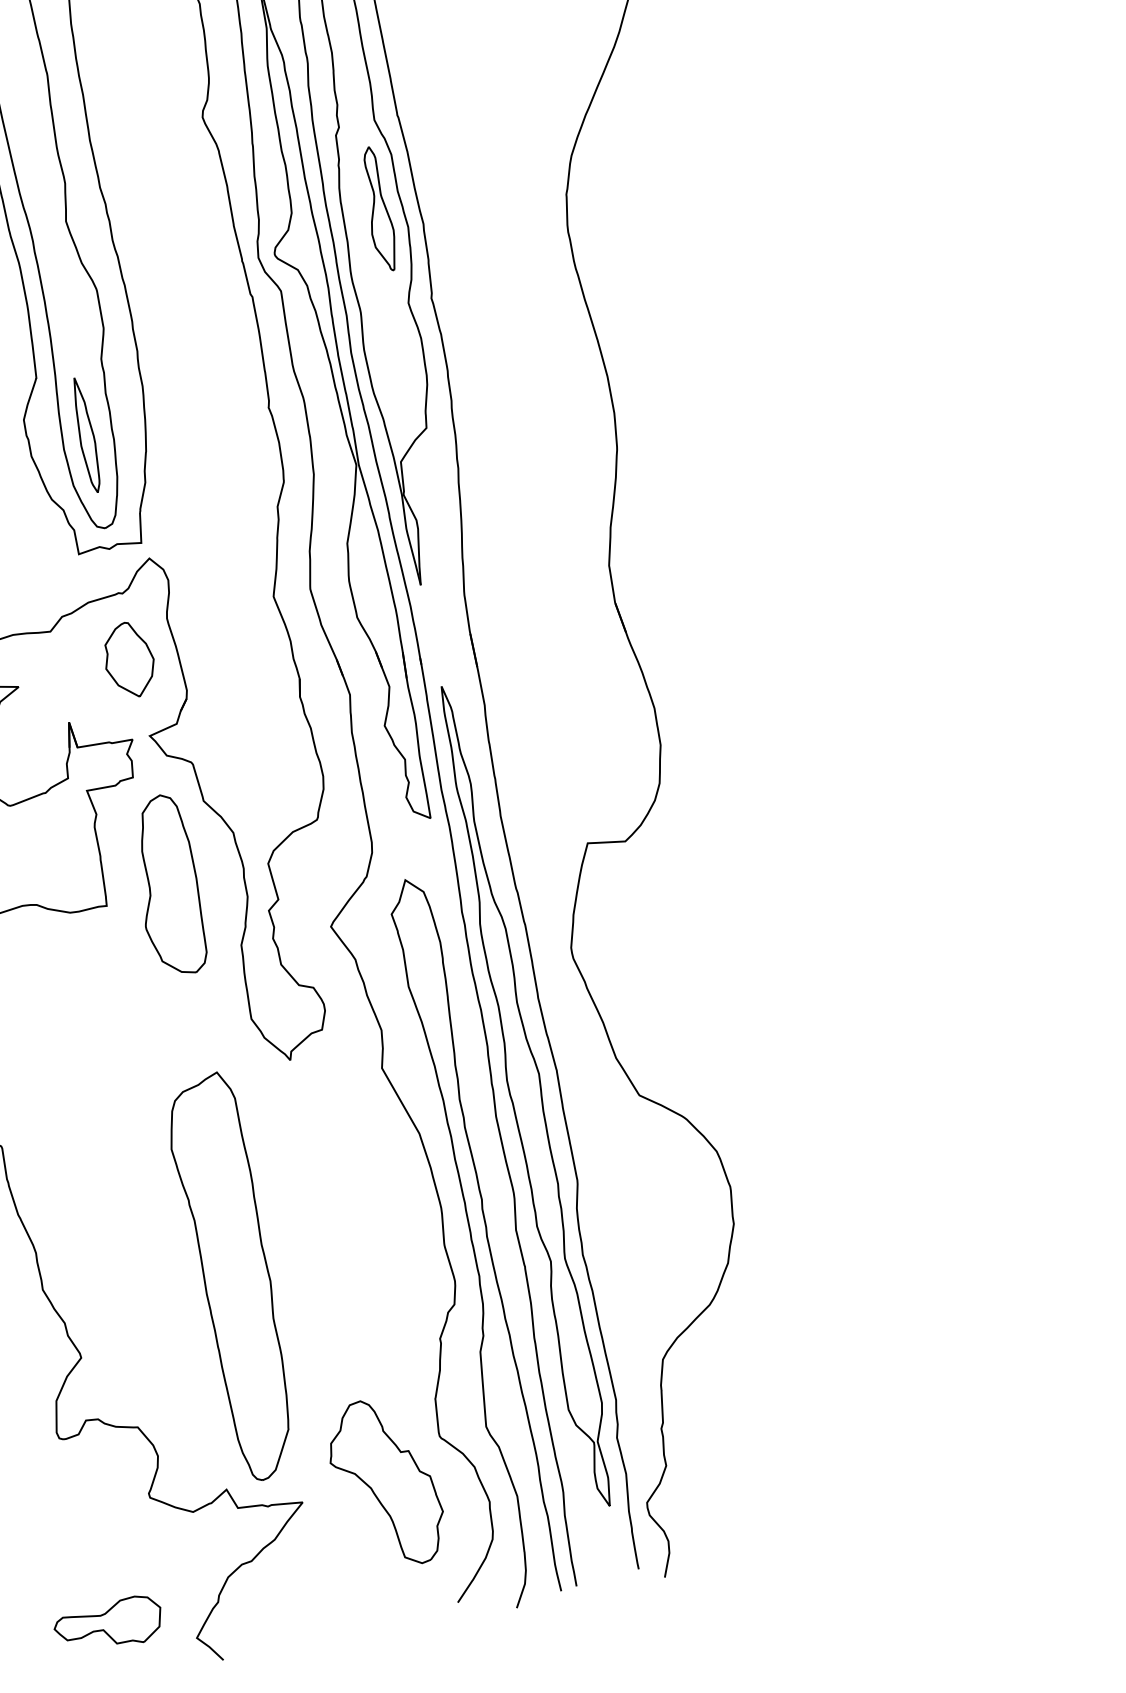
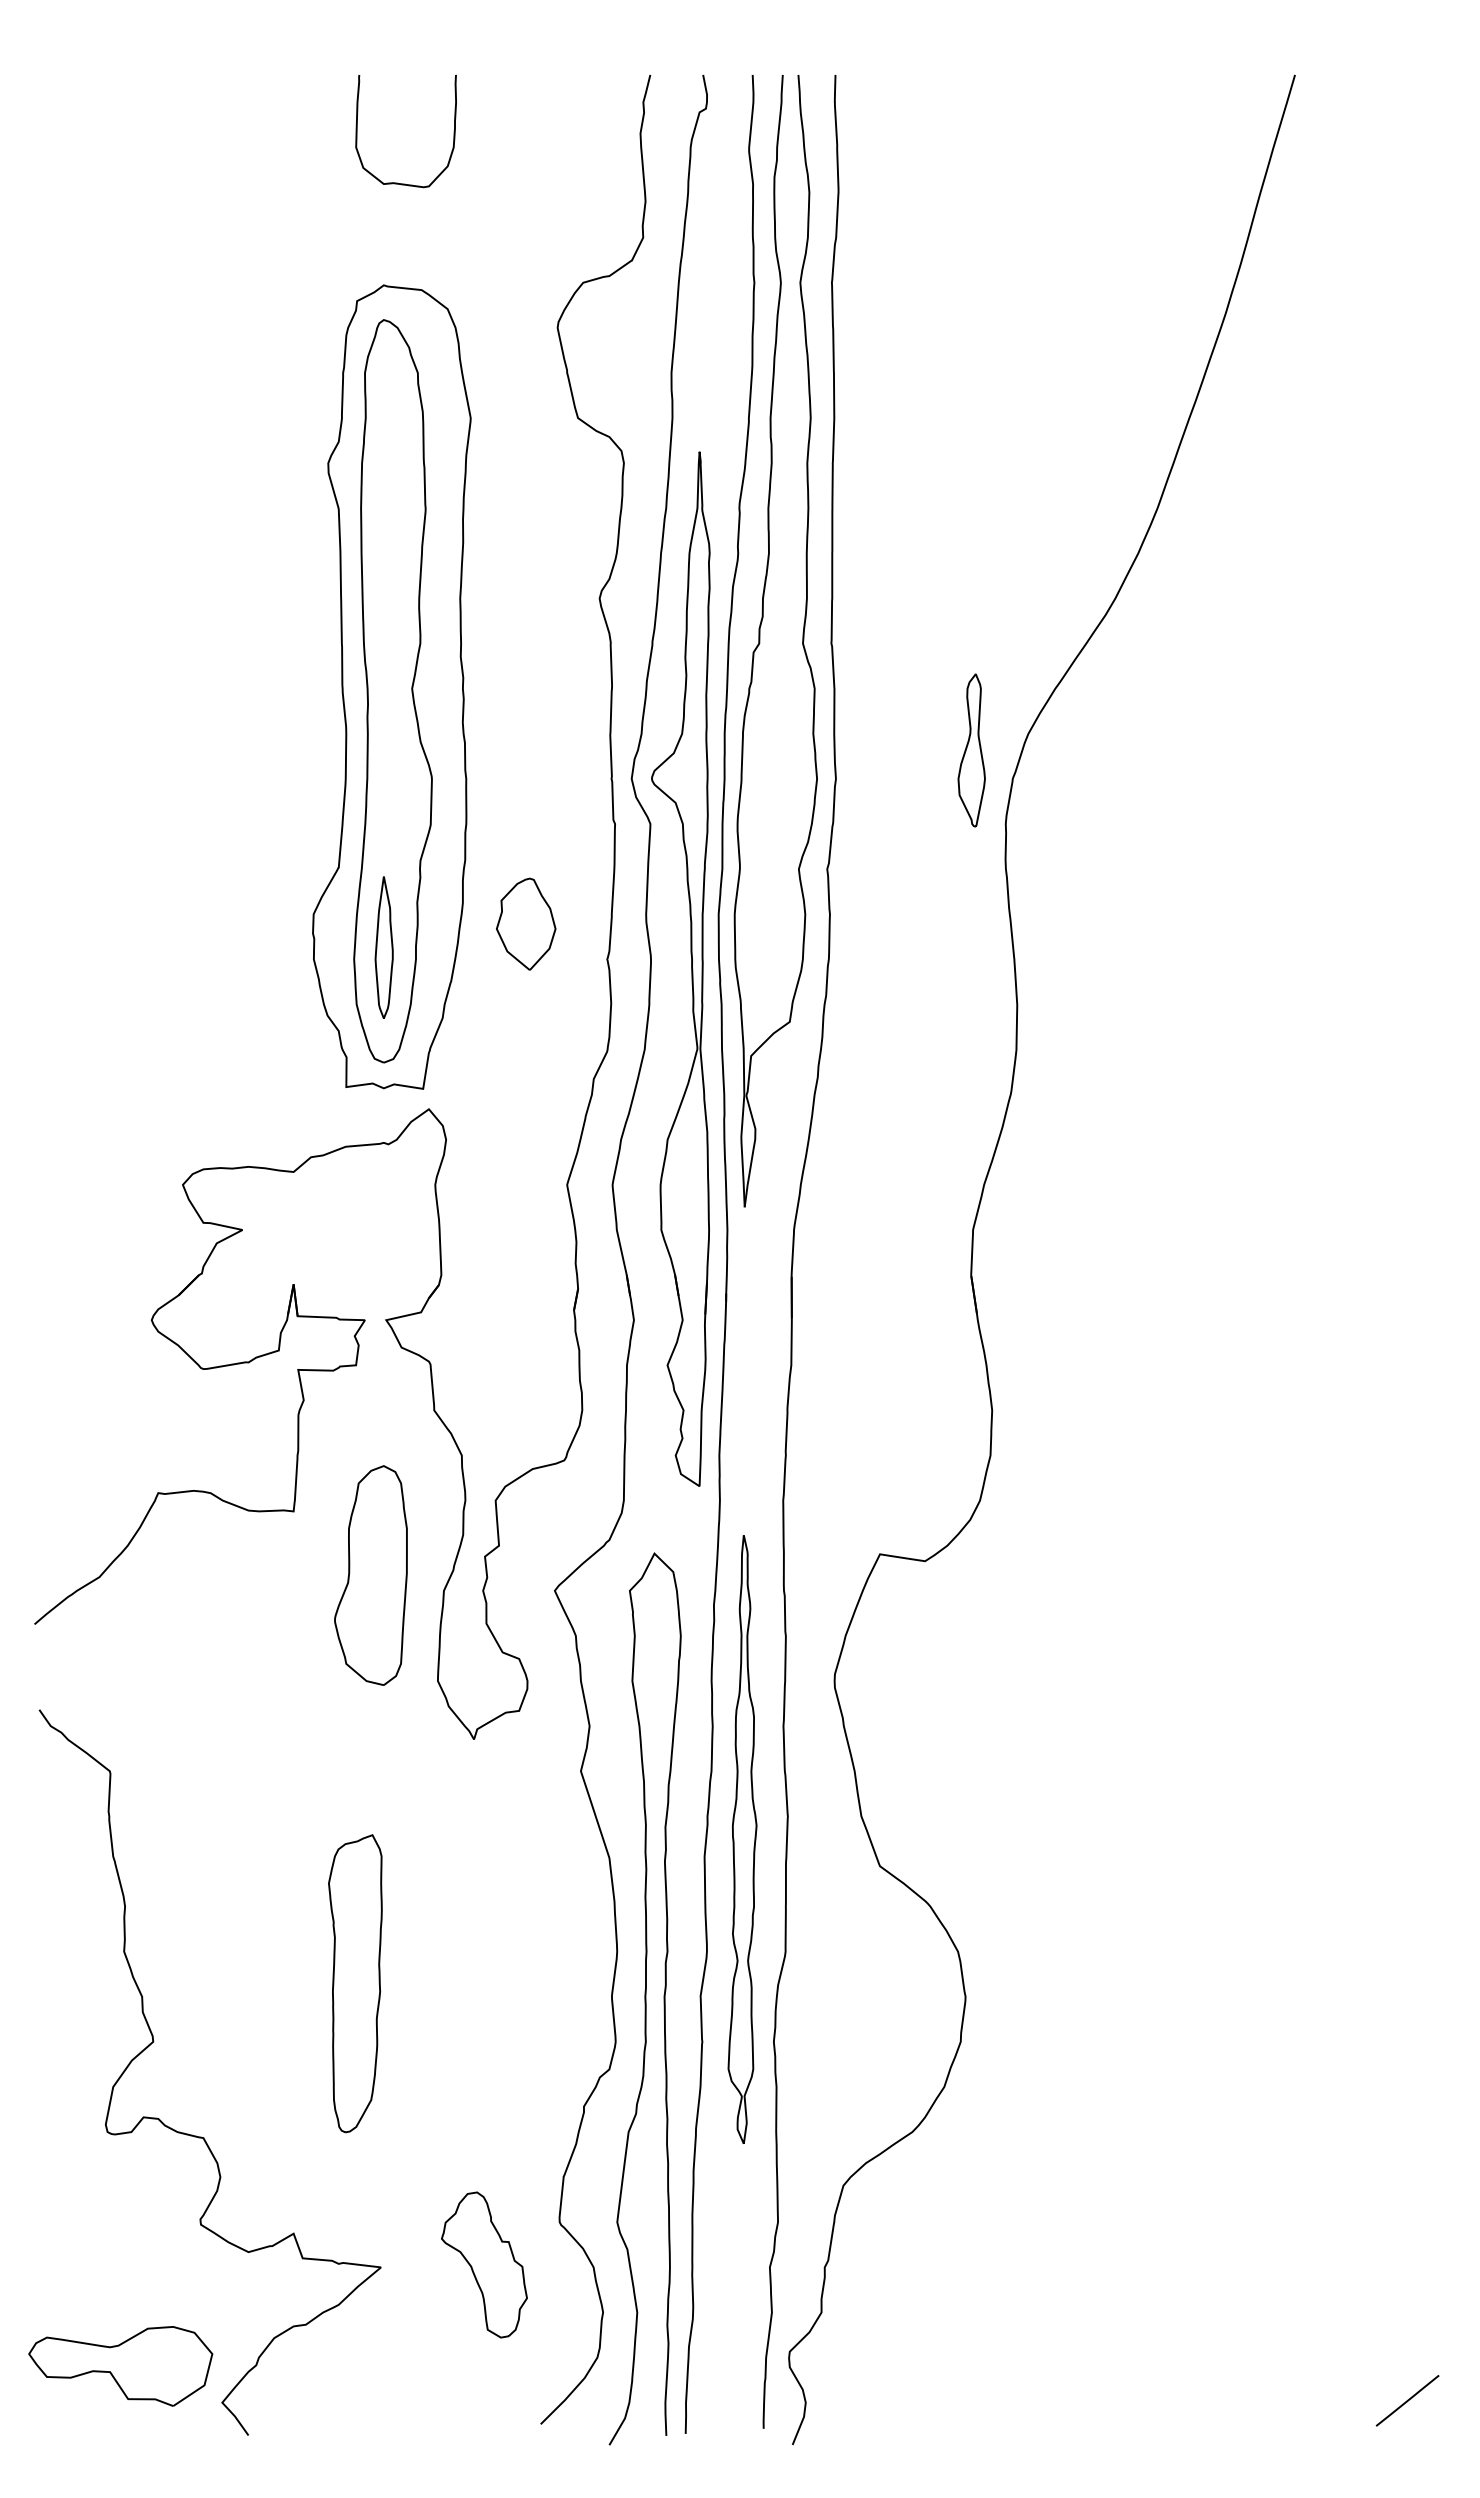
part: (378, 209) -> (971, 750), moved
part: (129, 659) -> (526, 923), moved
part: (167, 885) -> (370, 1575), moved
part: (523, 1096) -> (742, 1839), size x0.6
part: (235, 1277) -> (355, 1983), size x0.6
part: (385, 1482) -> (484, 2264), size x0.7
part: (108, 1625) -> (120, 2366), size x1.4

